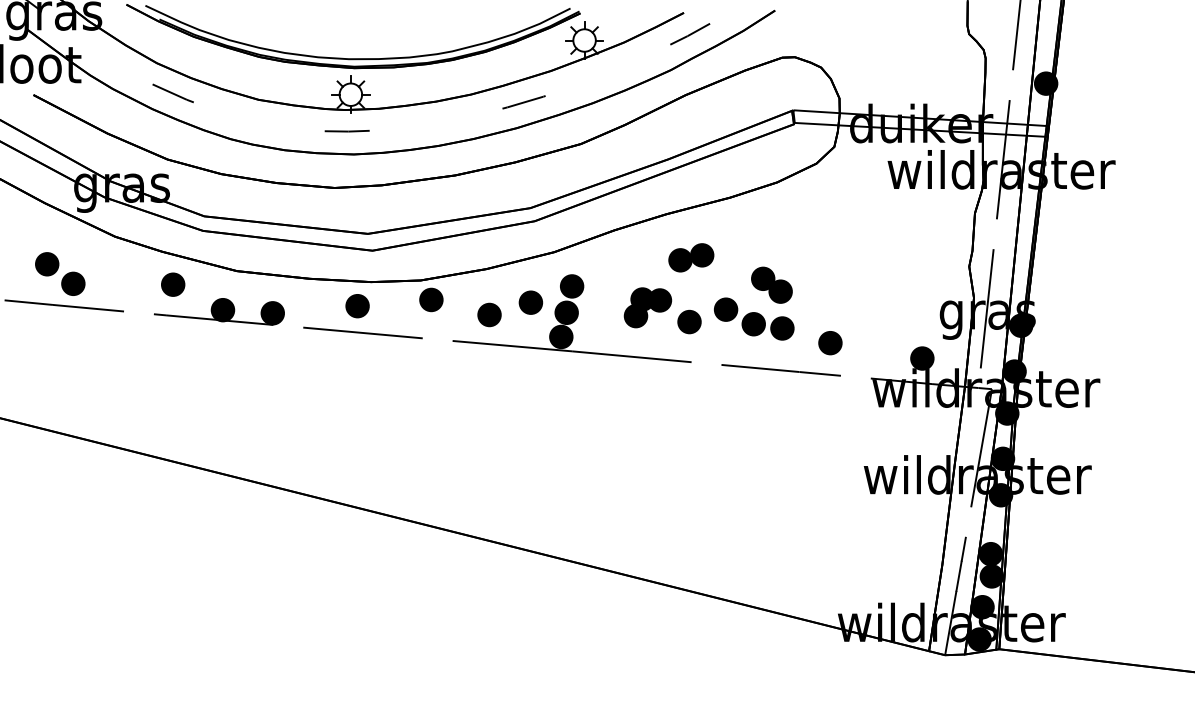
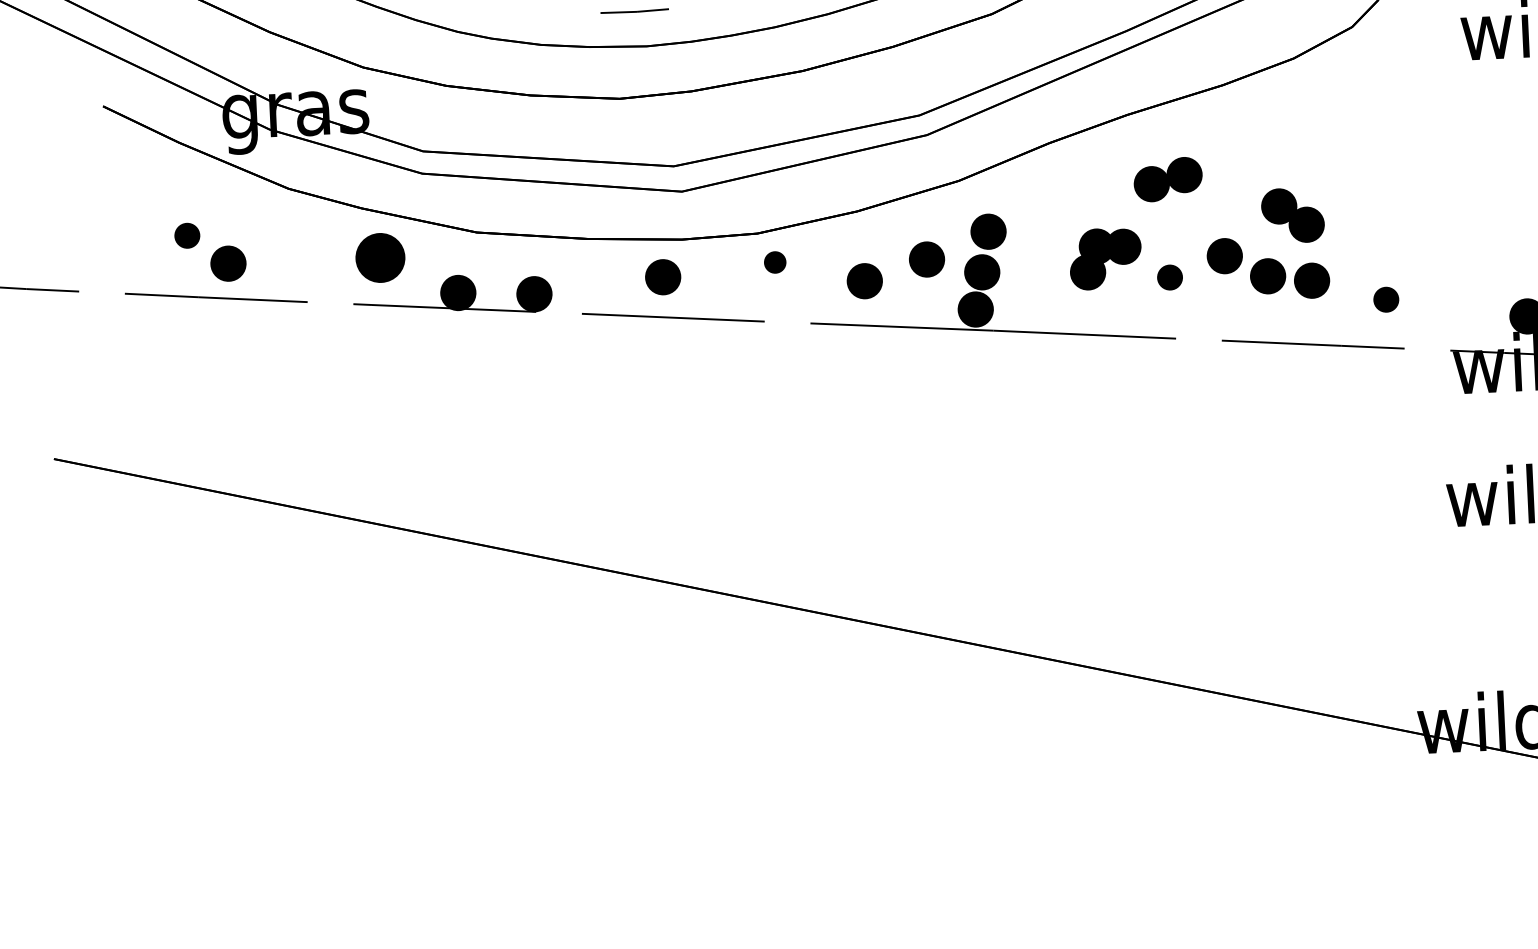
part: (47, 264) -> (187, 236), size x0.7
part: (173, 284) -> (381, 257), size x1.4
part: (431, 299) -> (775, 261), size x0.6
part: (689, 321) -> (1169, 276), size x0.7
part: (830, 343) -> (1386, 300), size x0.7

